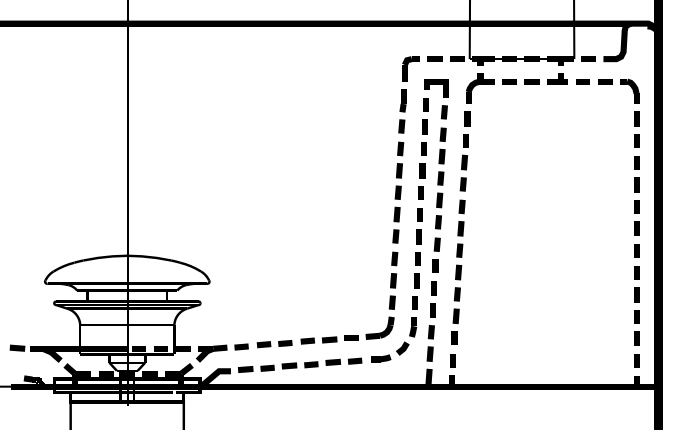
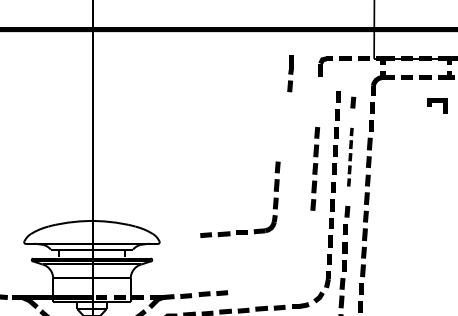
line: (436, 84) -> (437, 102), moved
part: (402, 111) -> (290, 73), moved
part: (440, 178) -> (350, 157), size x0.7
part: (349, 335) -> (240, 230), moved

